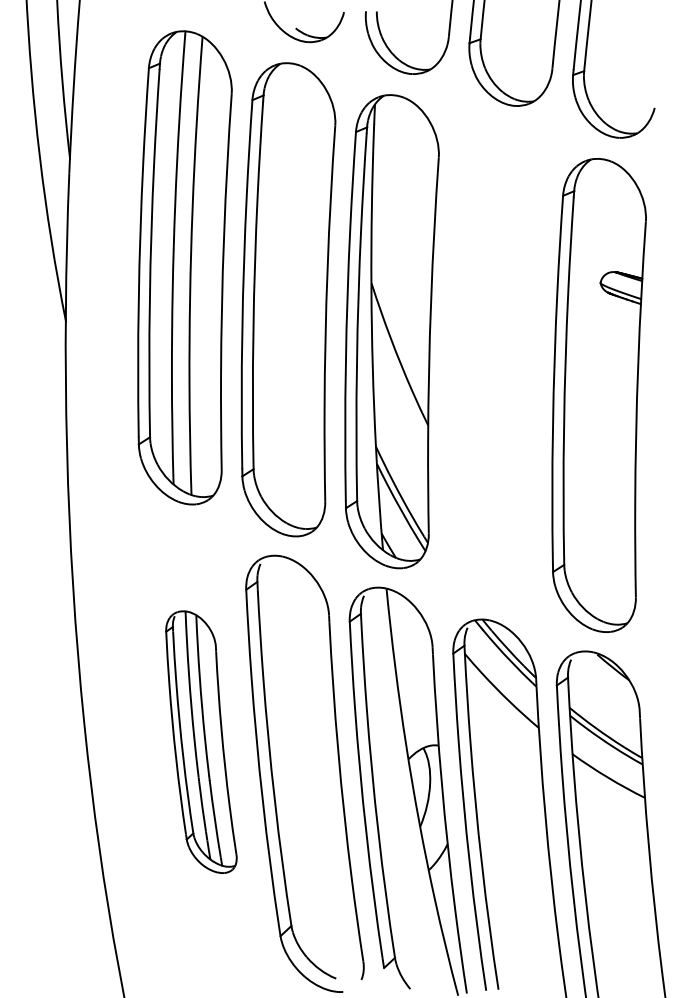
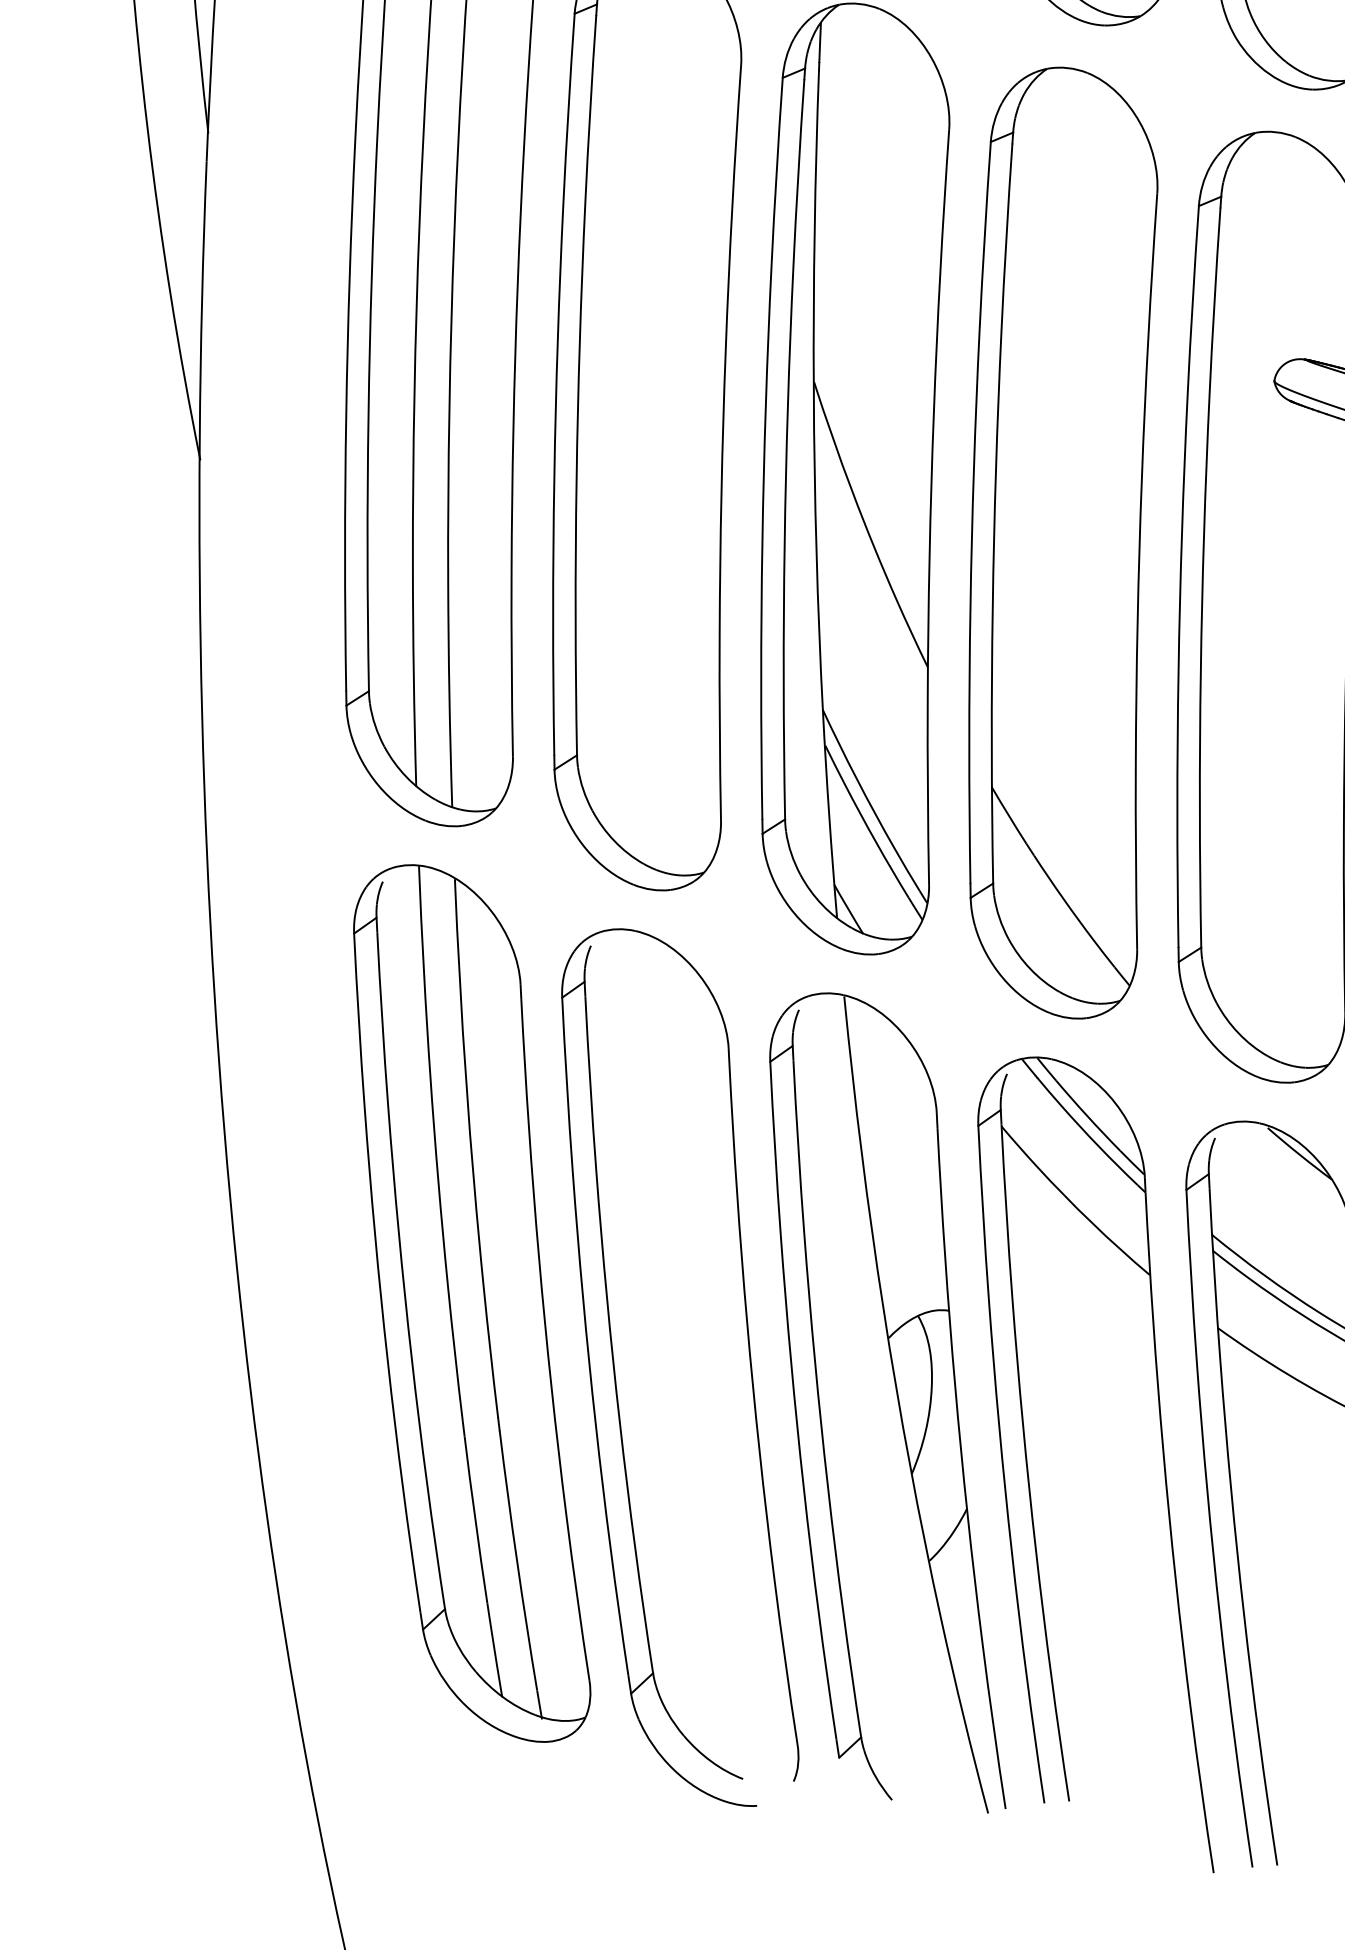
part: (495, 363) -> (1063, 542), added
part: (201, 742) -> (472, 1304), size x1.67

